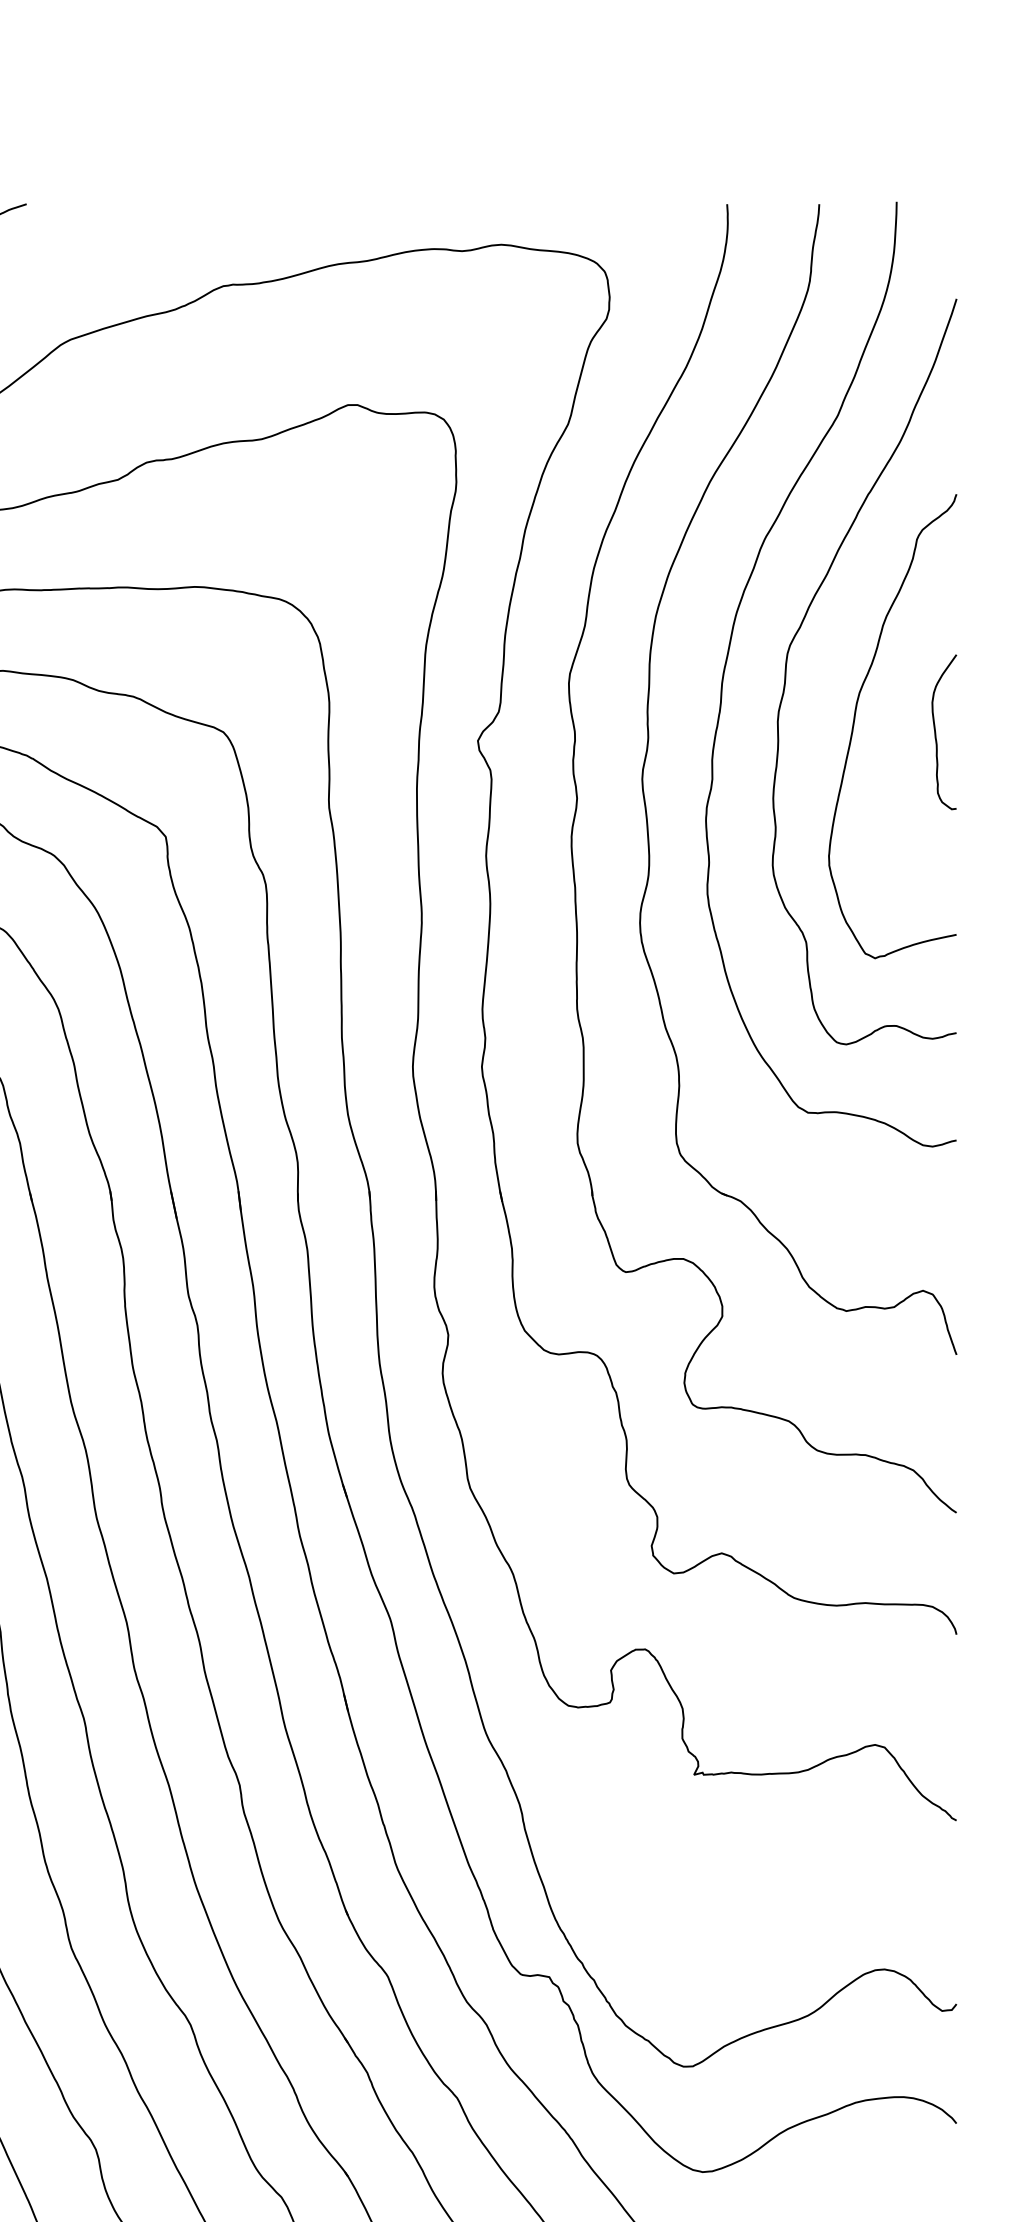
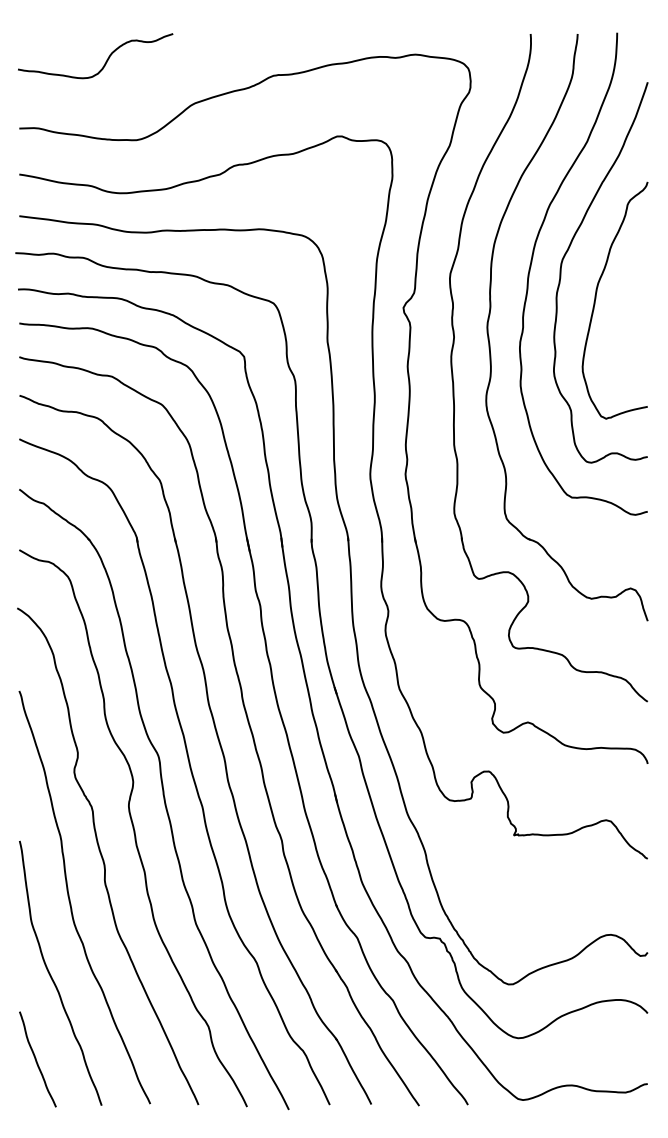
curve: (936, 732) -> (637, 303), removed

